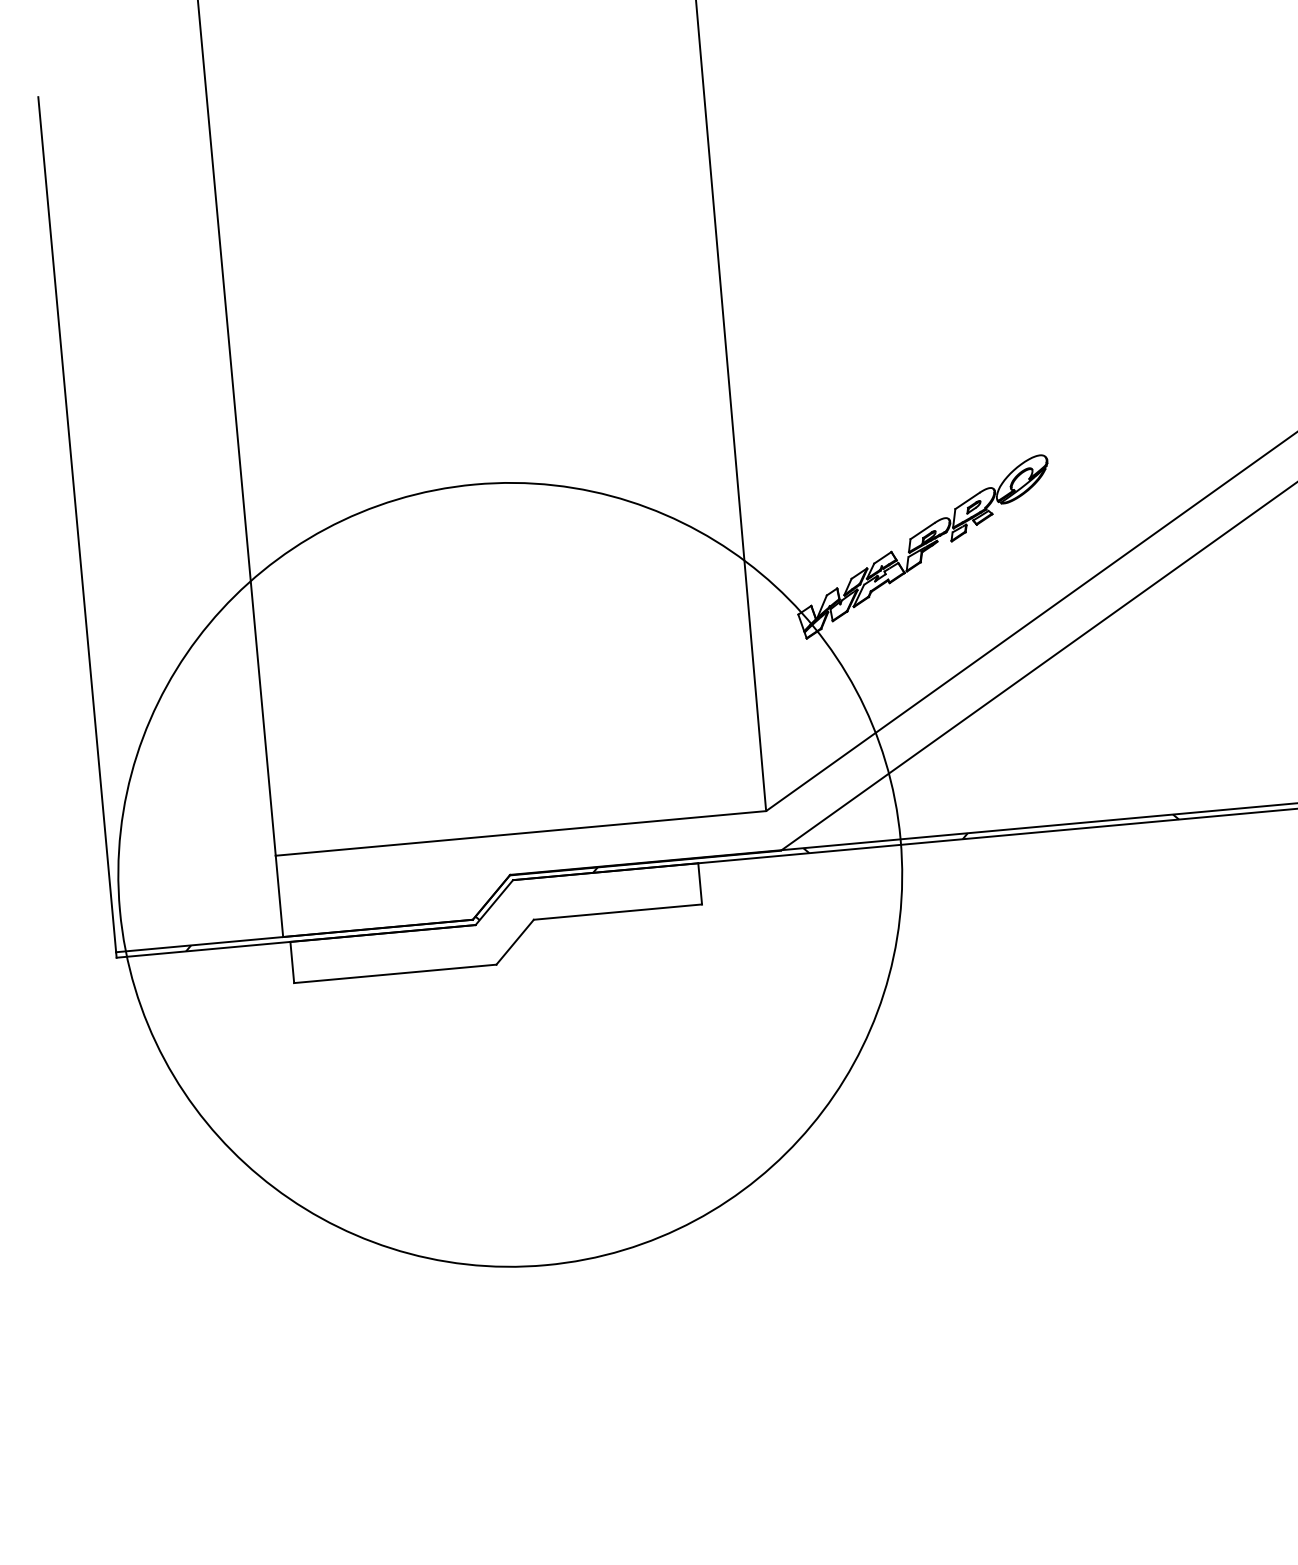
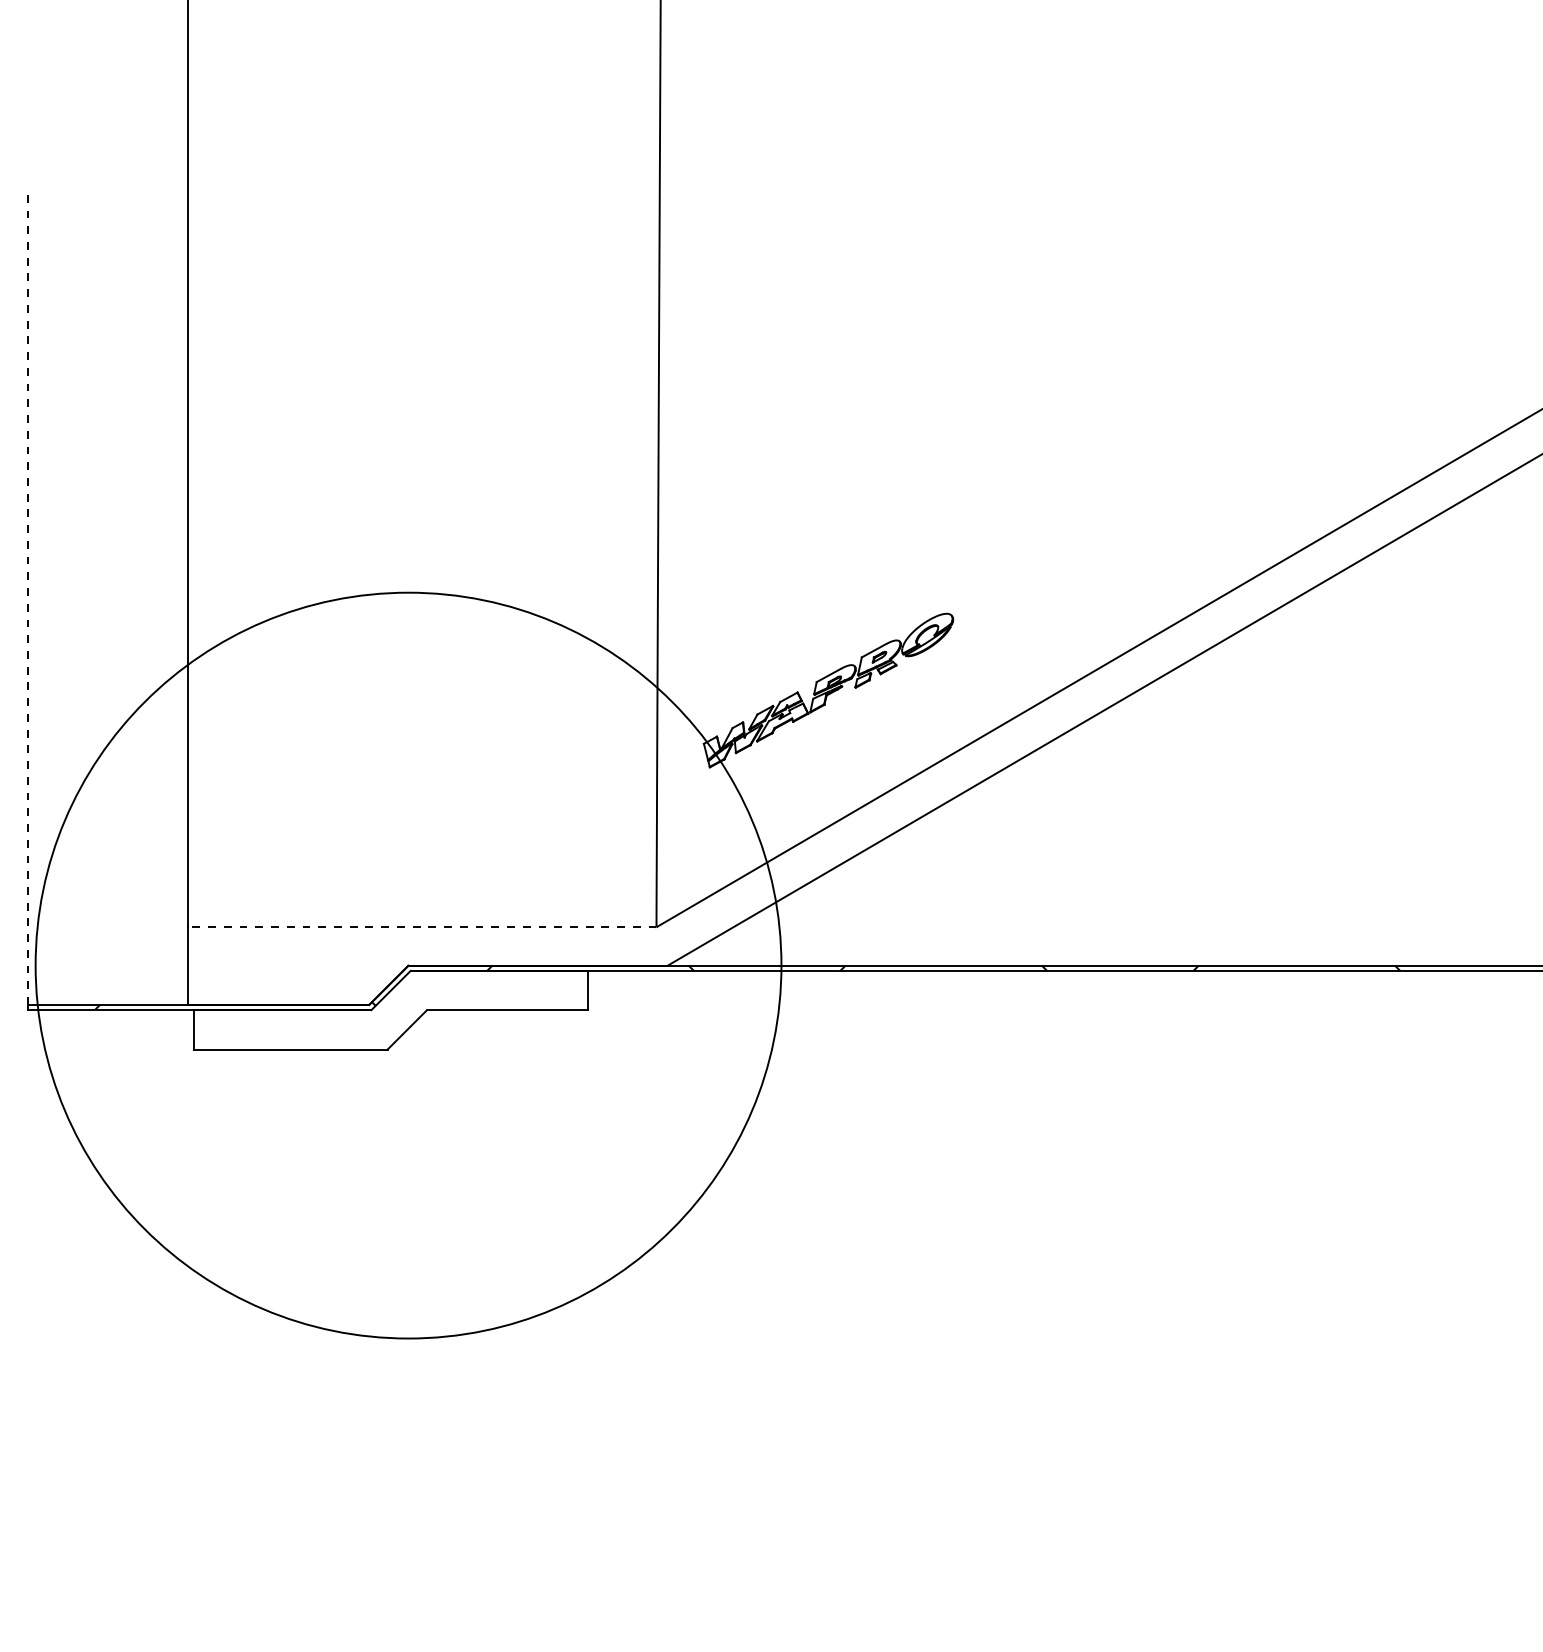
line: (77, 523) -> (28, 595), solid -> dashed
line: (520, 833) -> (421, 927), solid -> dashed

